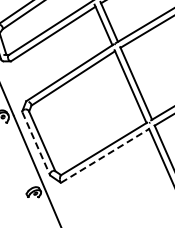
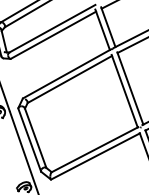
line: (36, 144) -> (29, 140), dashed -> solid
line: (105, 155) -> (95, 156), dashed -> solid

